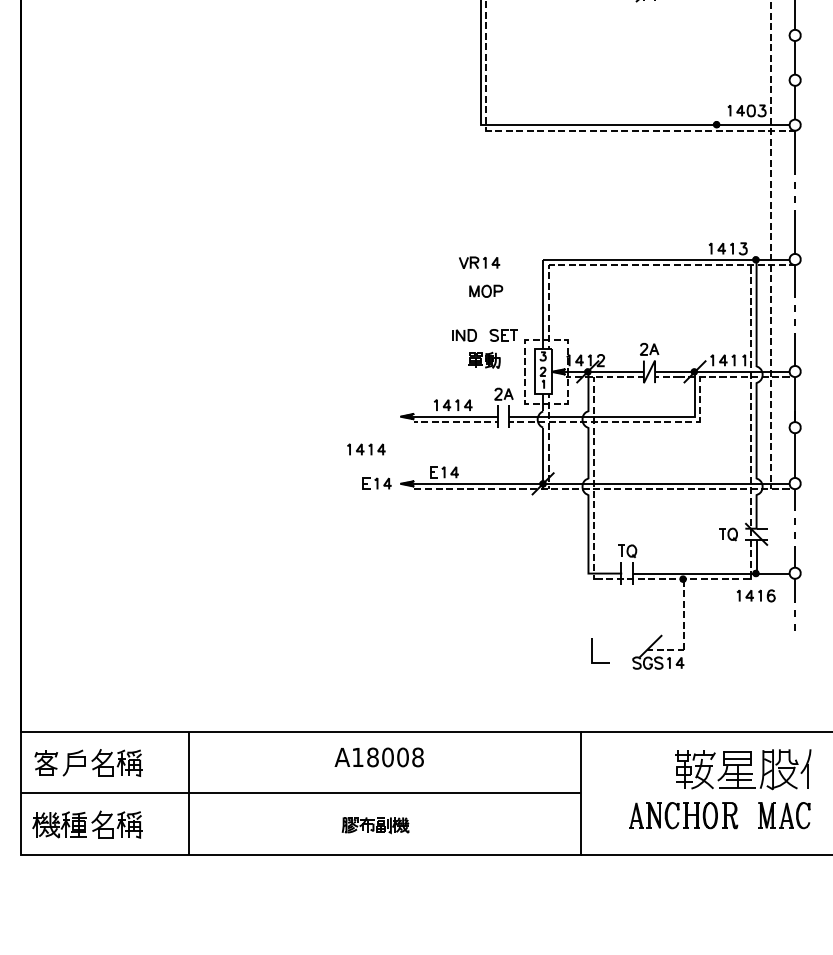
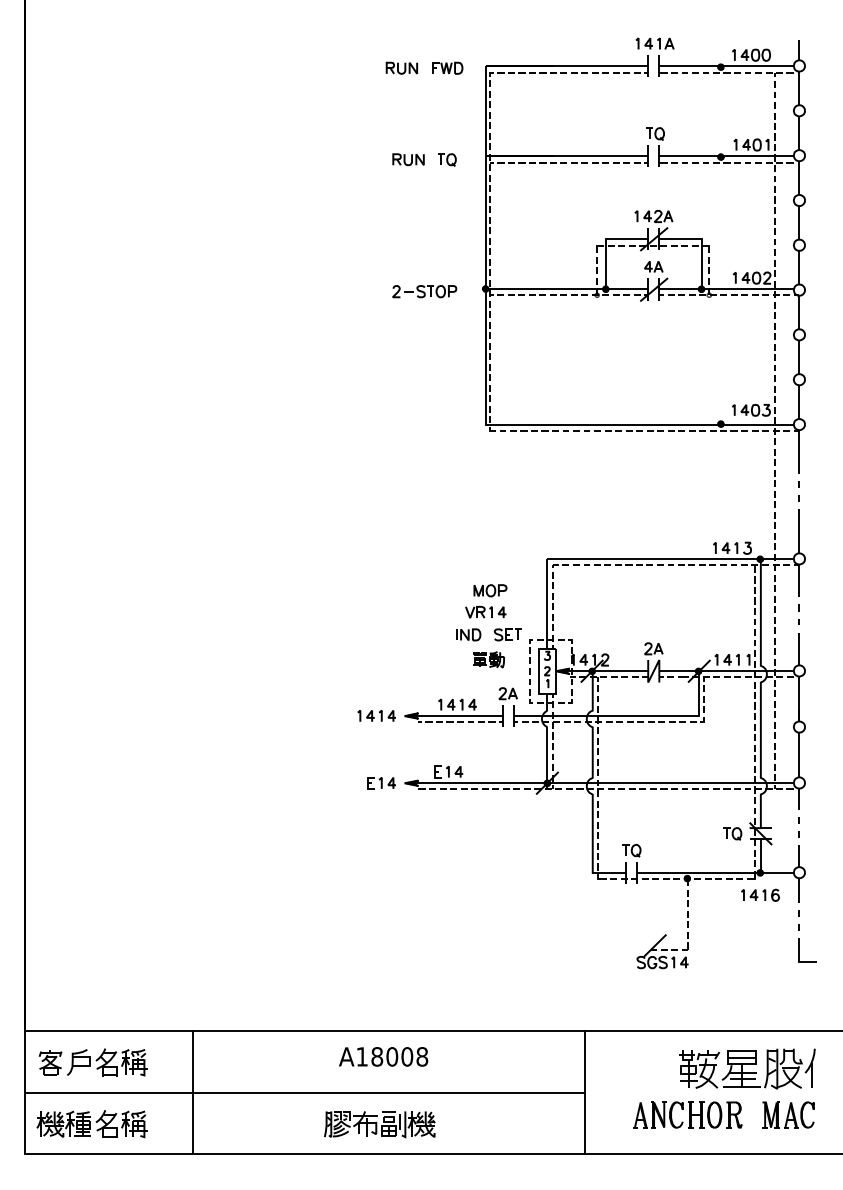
part: (479, 263) -> (485, 612), moved
part: (366, 449) -> (376, 715), moved
line: (592, 651) -> (799, 950), moved
part: (375, 825) -> (379, 1124), size x1.67

